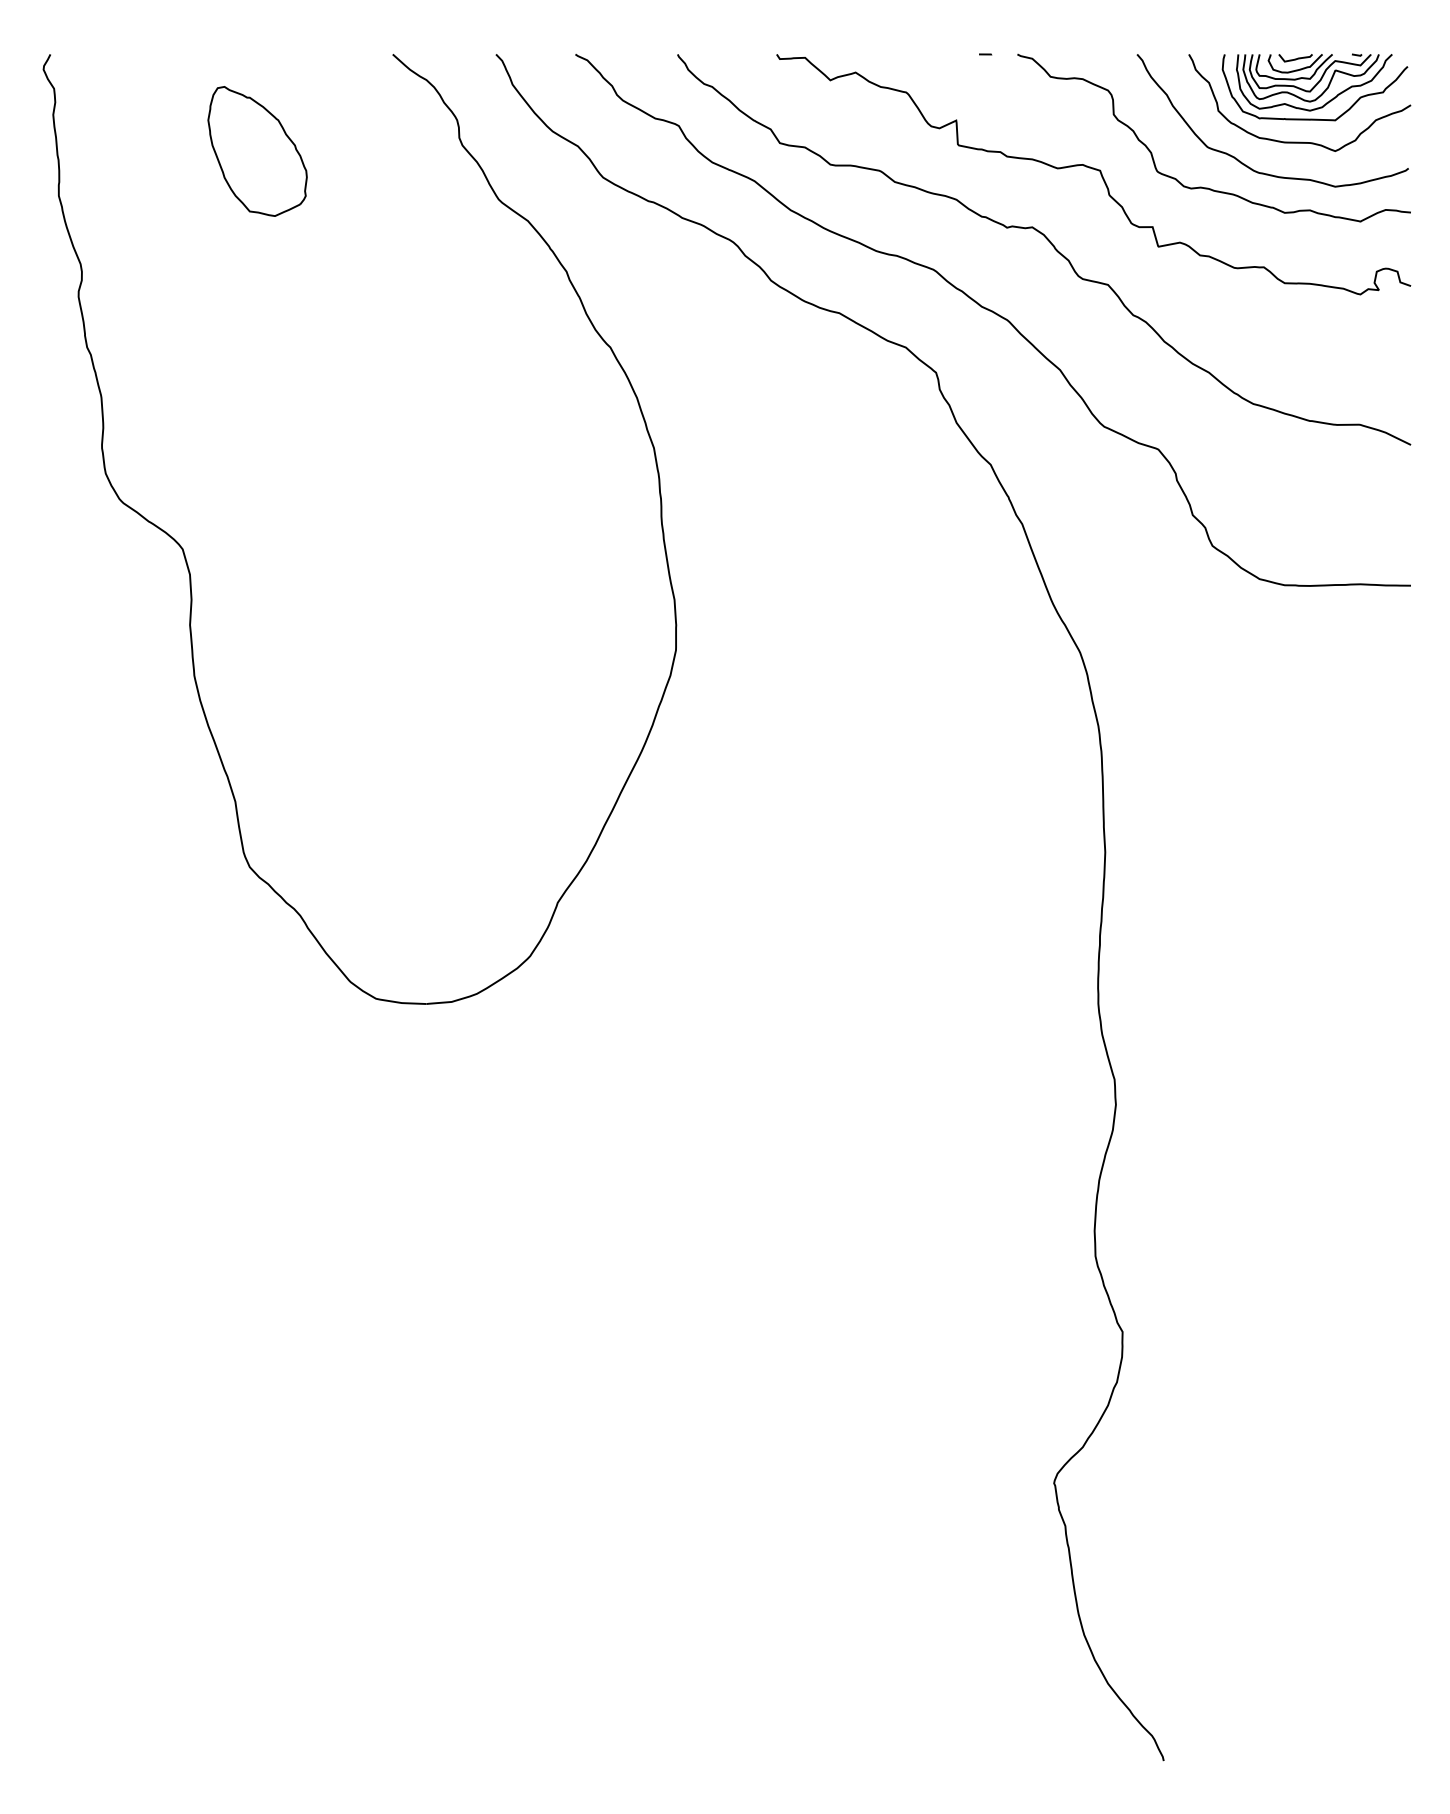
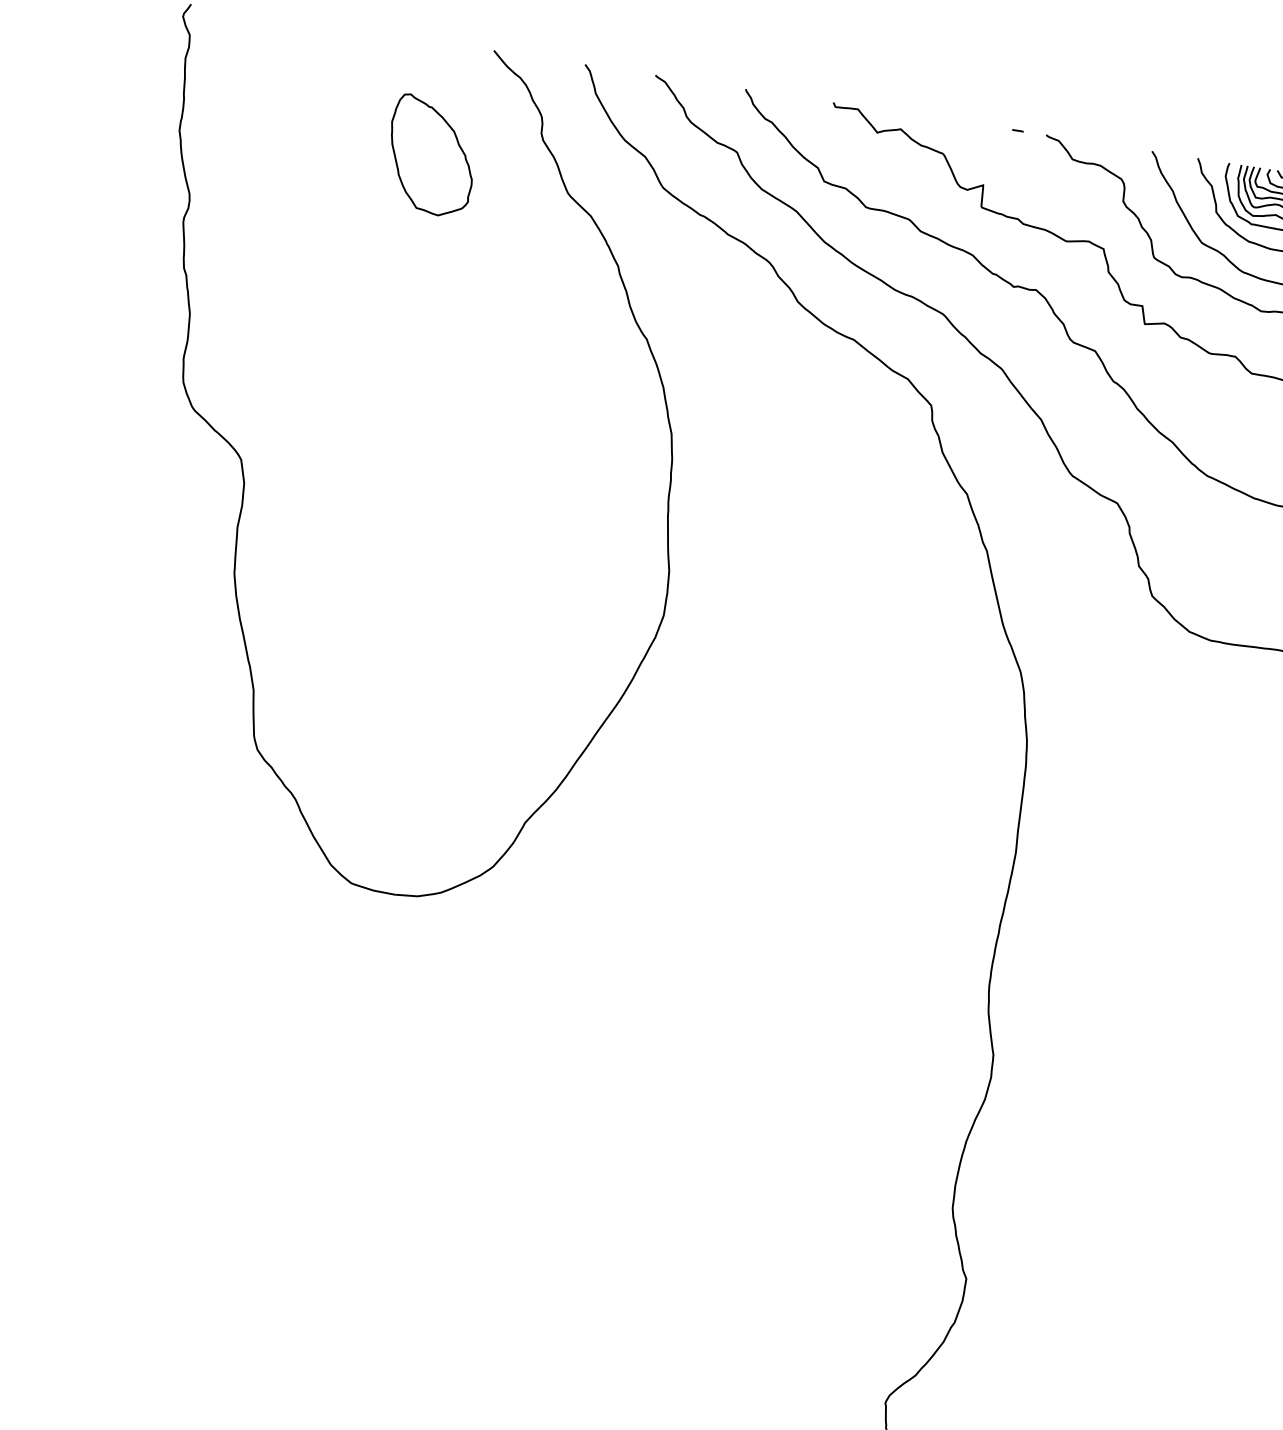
part: (257, 151) -> (431, 155), moved

